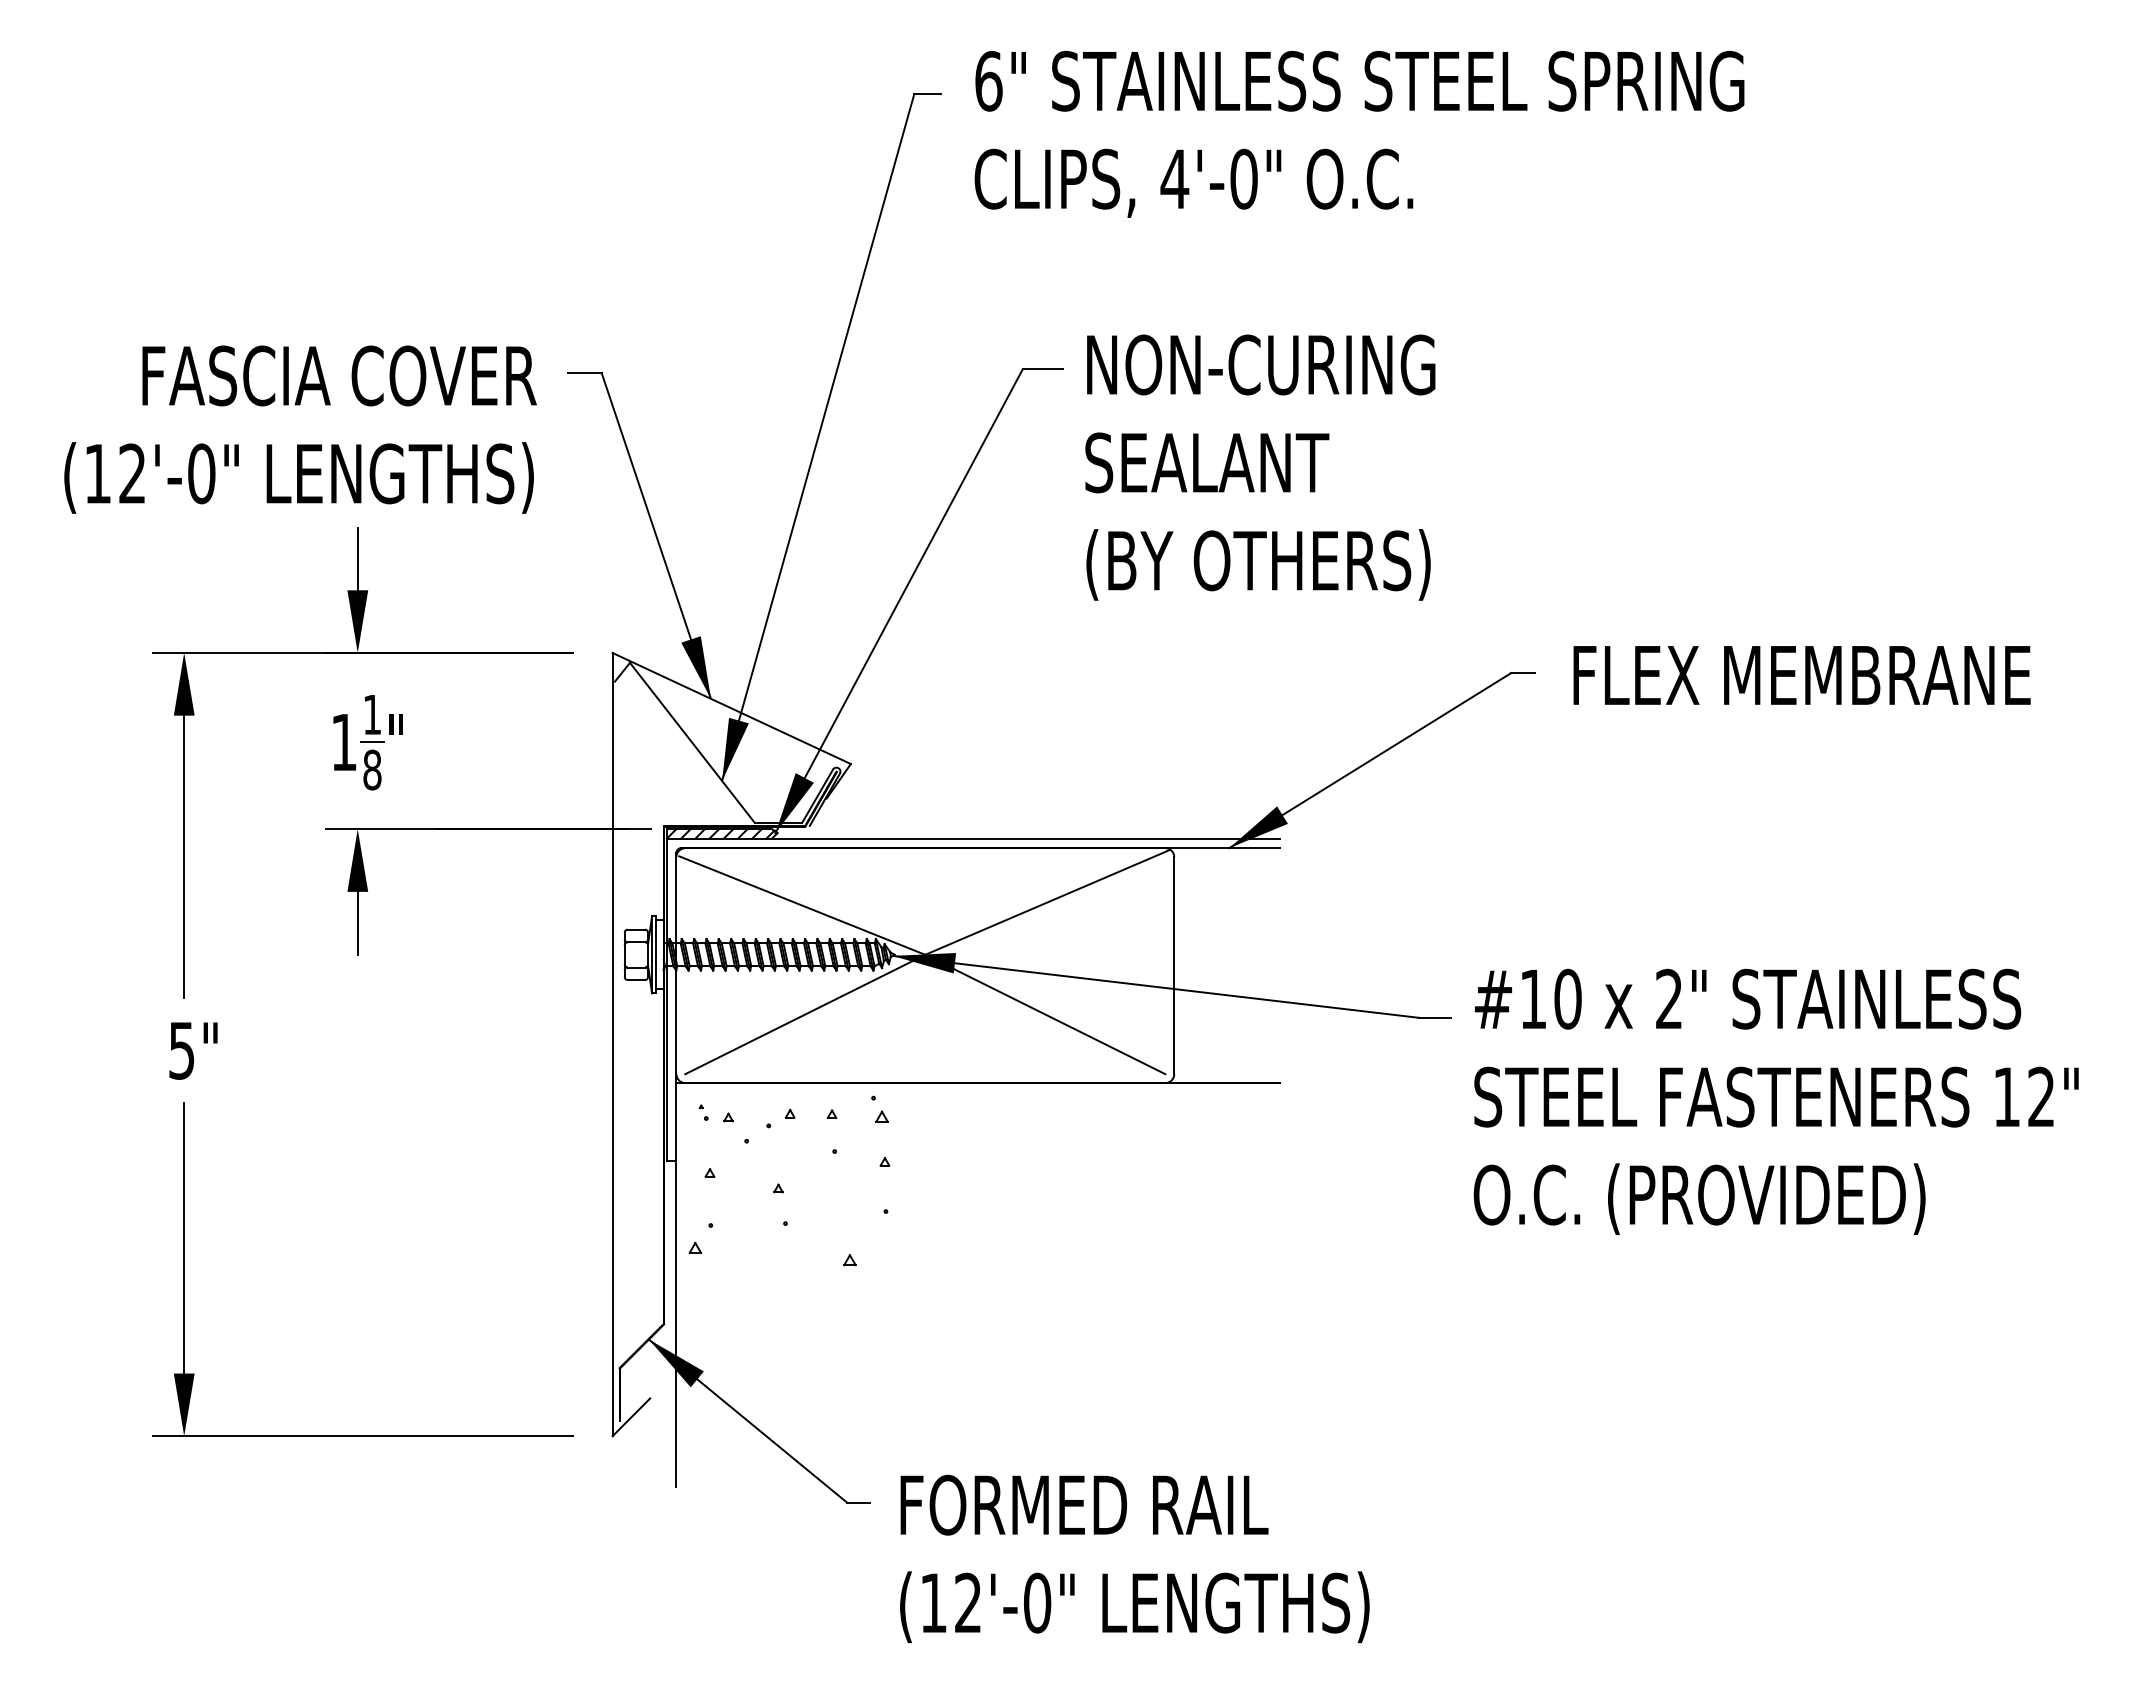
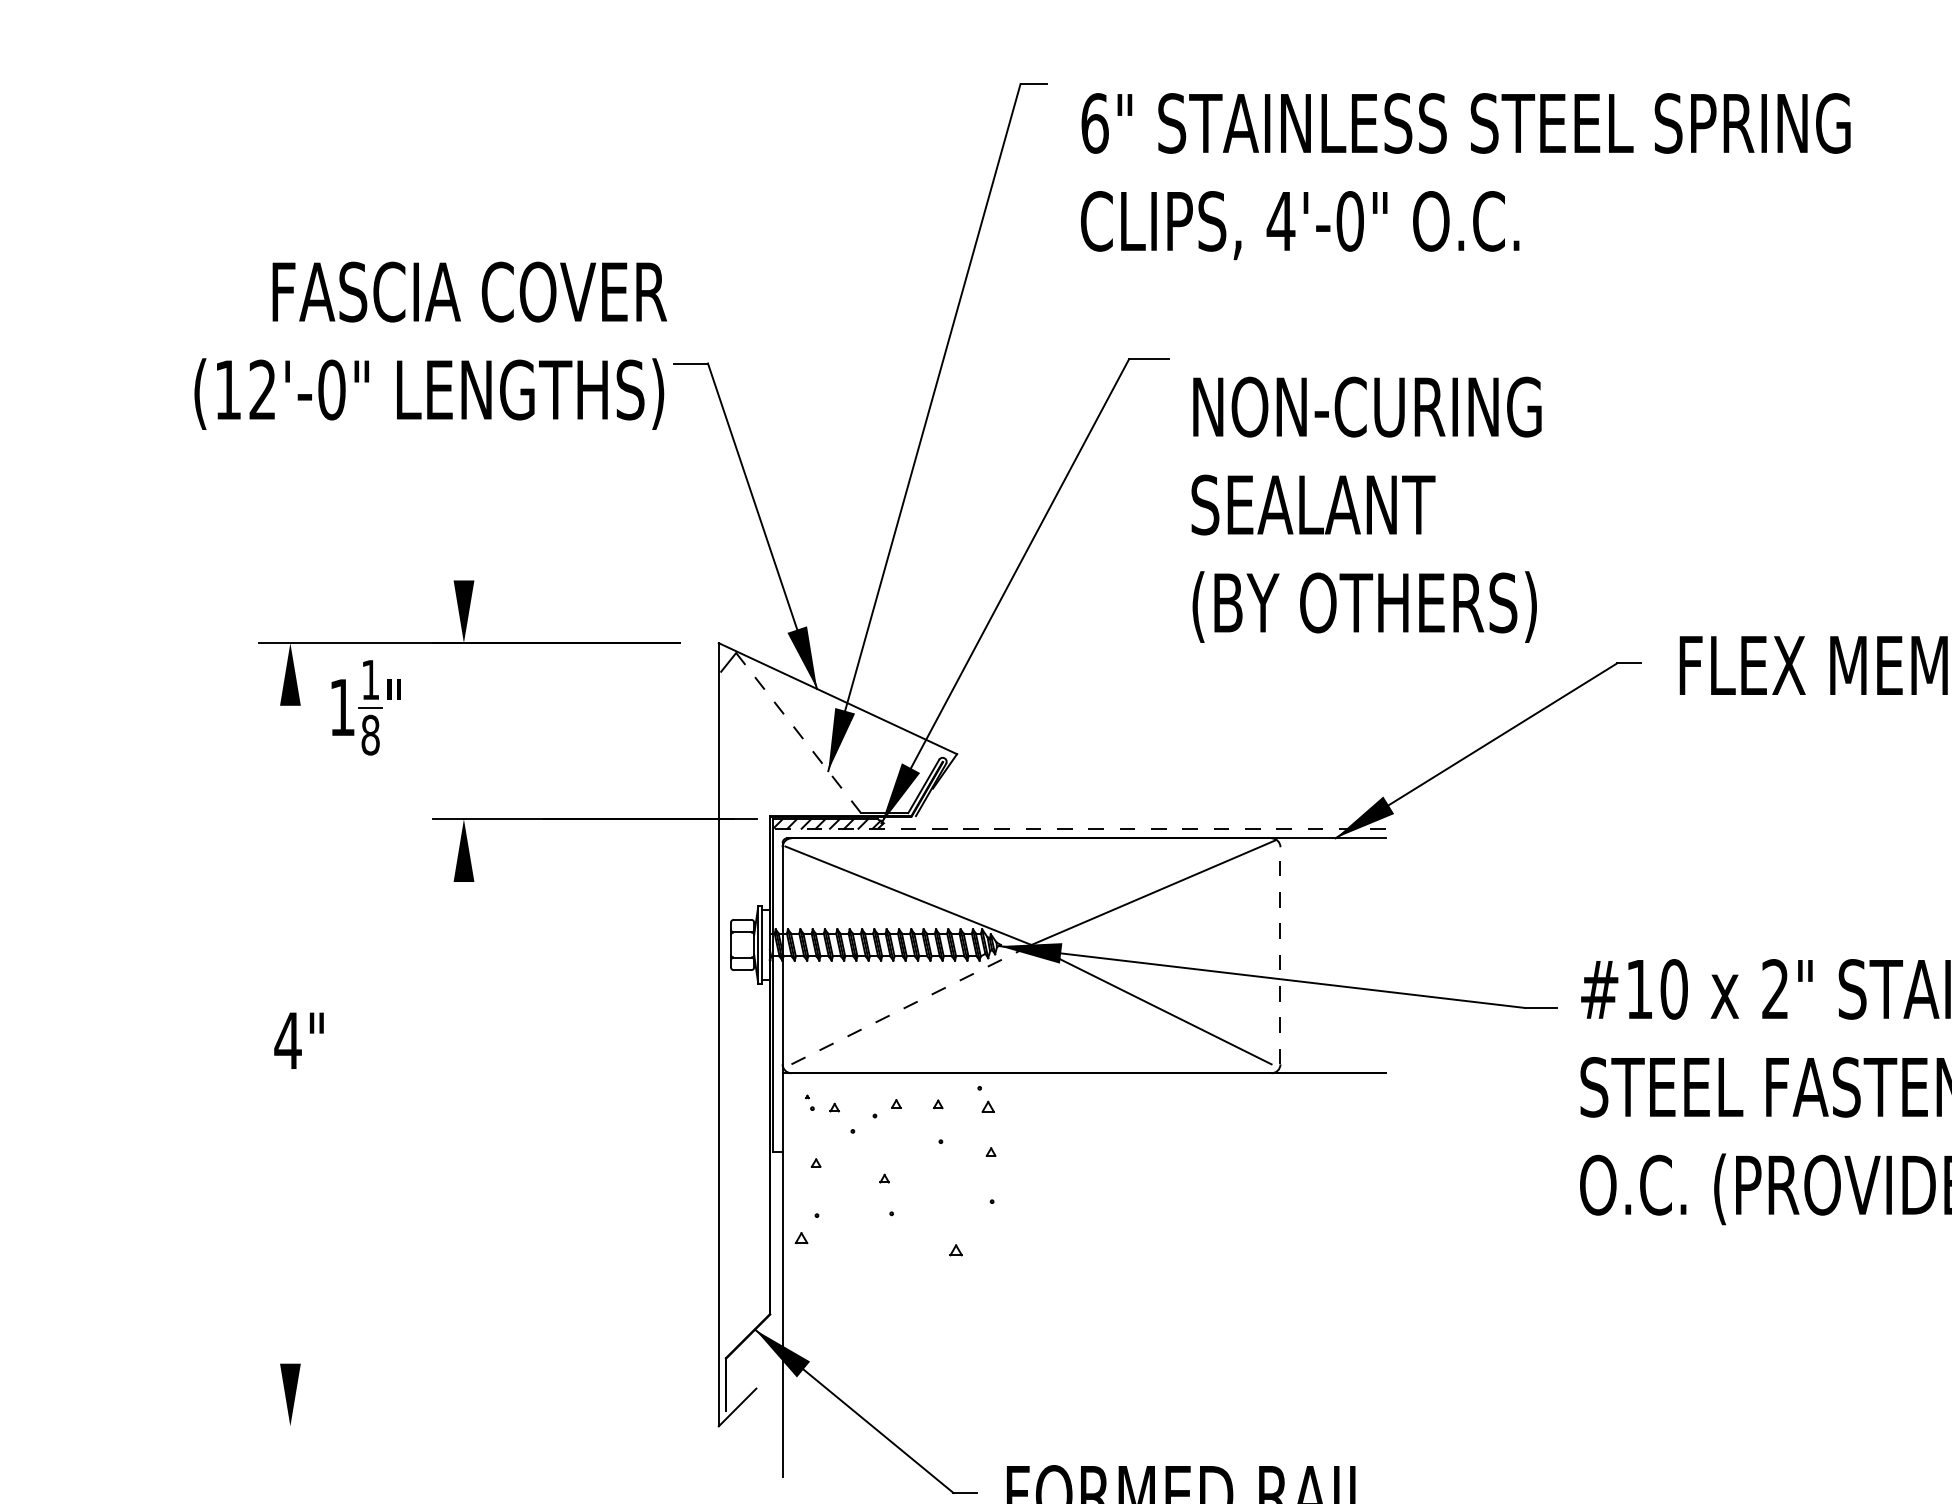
text: (1359, 133) -> (1465, 175), moved
text: (300, 429) -> (430, 345), moved
text: (1260, 467) -> (1366, 509), moved
line: (357, 558) -> (463, 548), removed
part: (367, 742) -> (365, 707), moved
line: (692, 742) -> (798, 732), solid -> dashed
line: (972, 838) -> (1078, 828), solid -> dashed
line: (184, 856) -> (290, 846), removed
line: (357, 922) -> (463, 912), removed
line: (1174, 965) -> (1280, 955), solid -> dashed
line: (805, 1014) -> (911, 1004), solid -> dashed
text: (181, 1050) -> (287, 1040), 5" -> 4"
line: (184, 1238) -> (290, 1228), removed
line: (362, 1436) -> (468, 1426), removed

